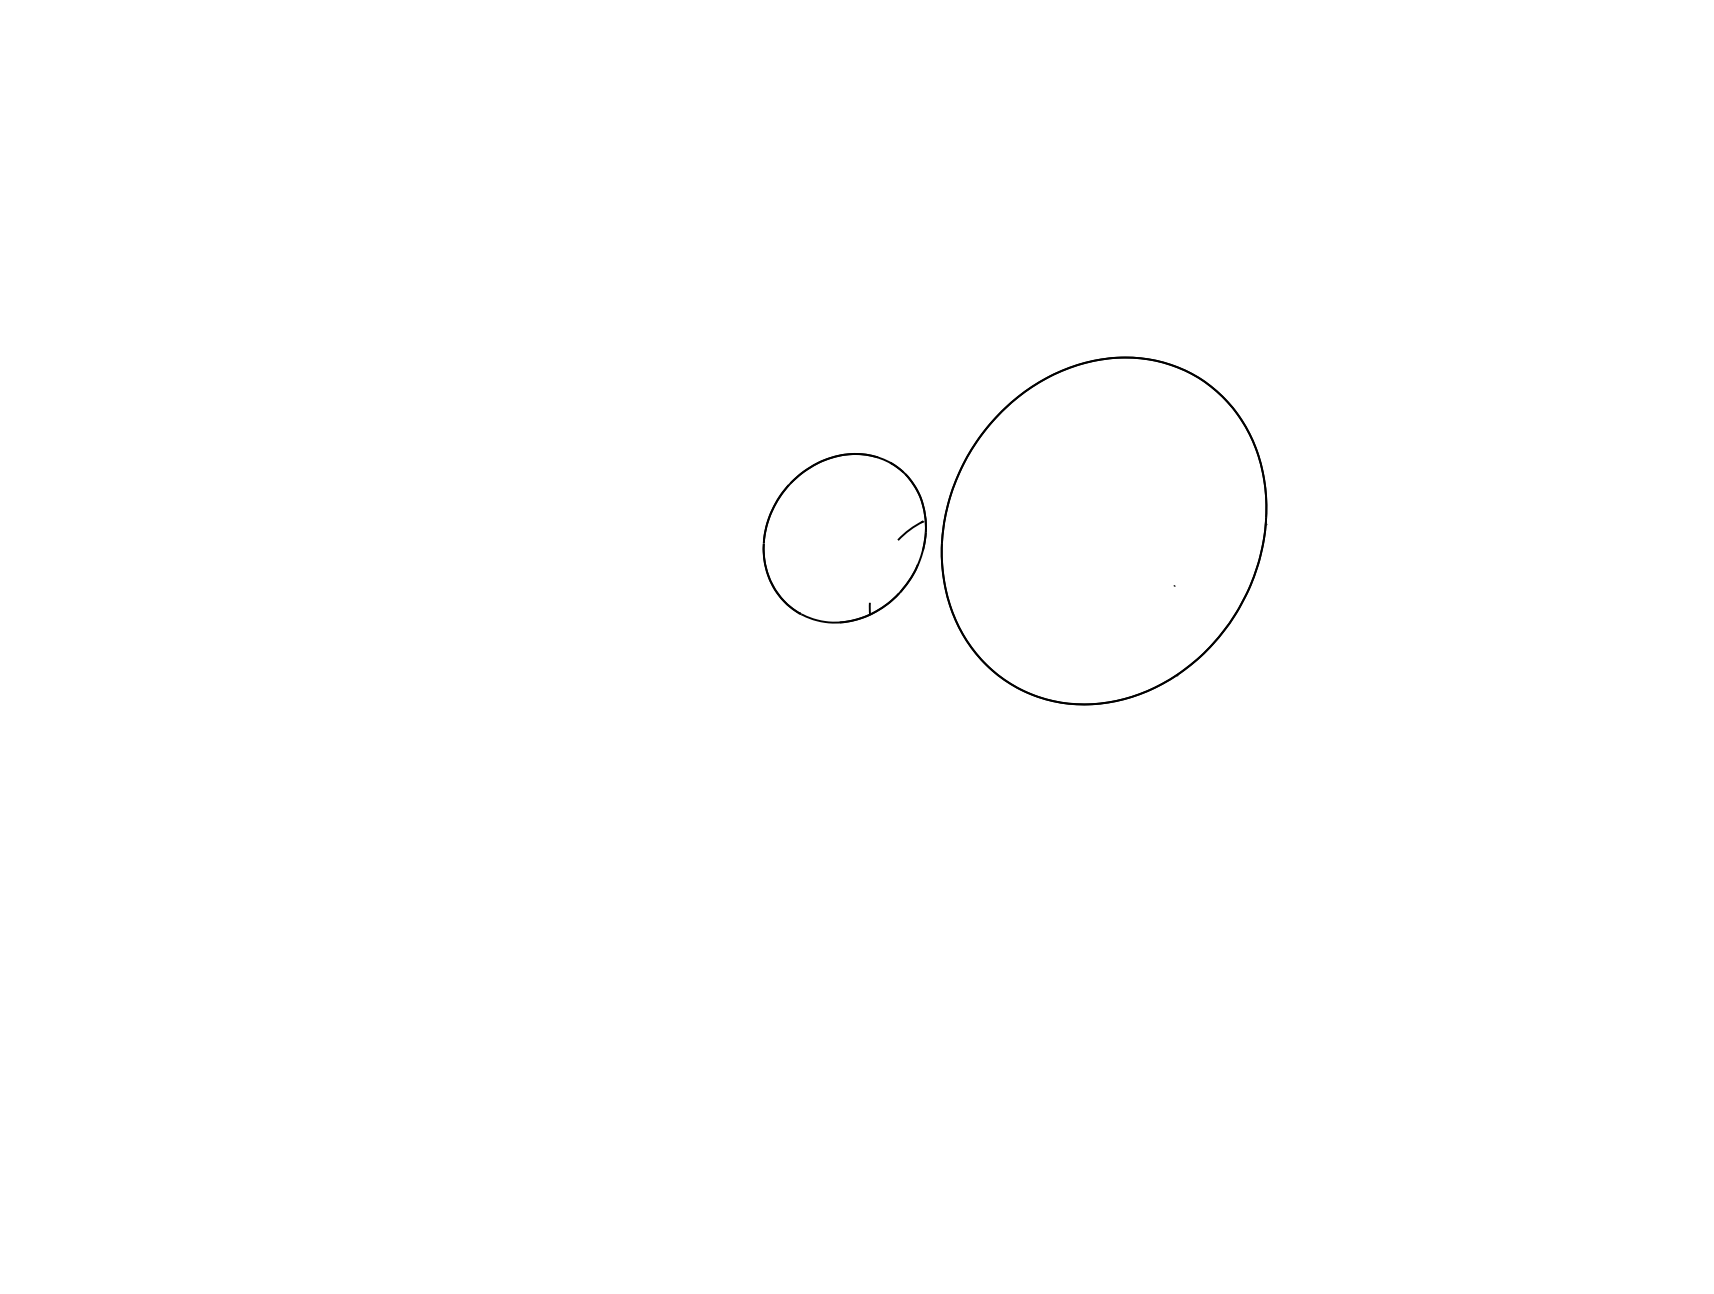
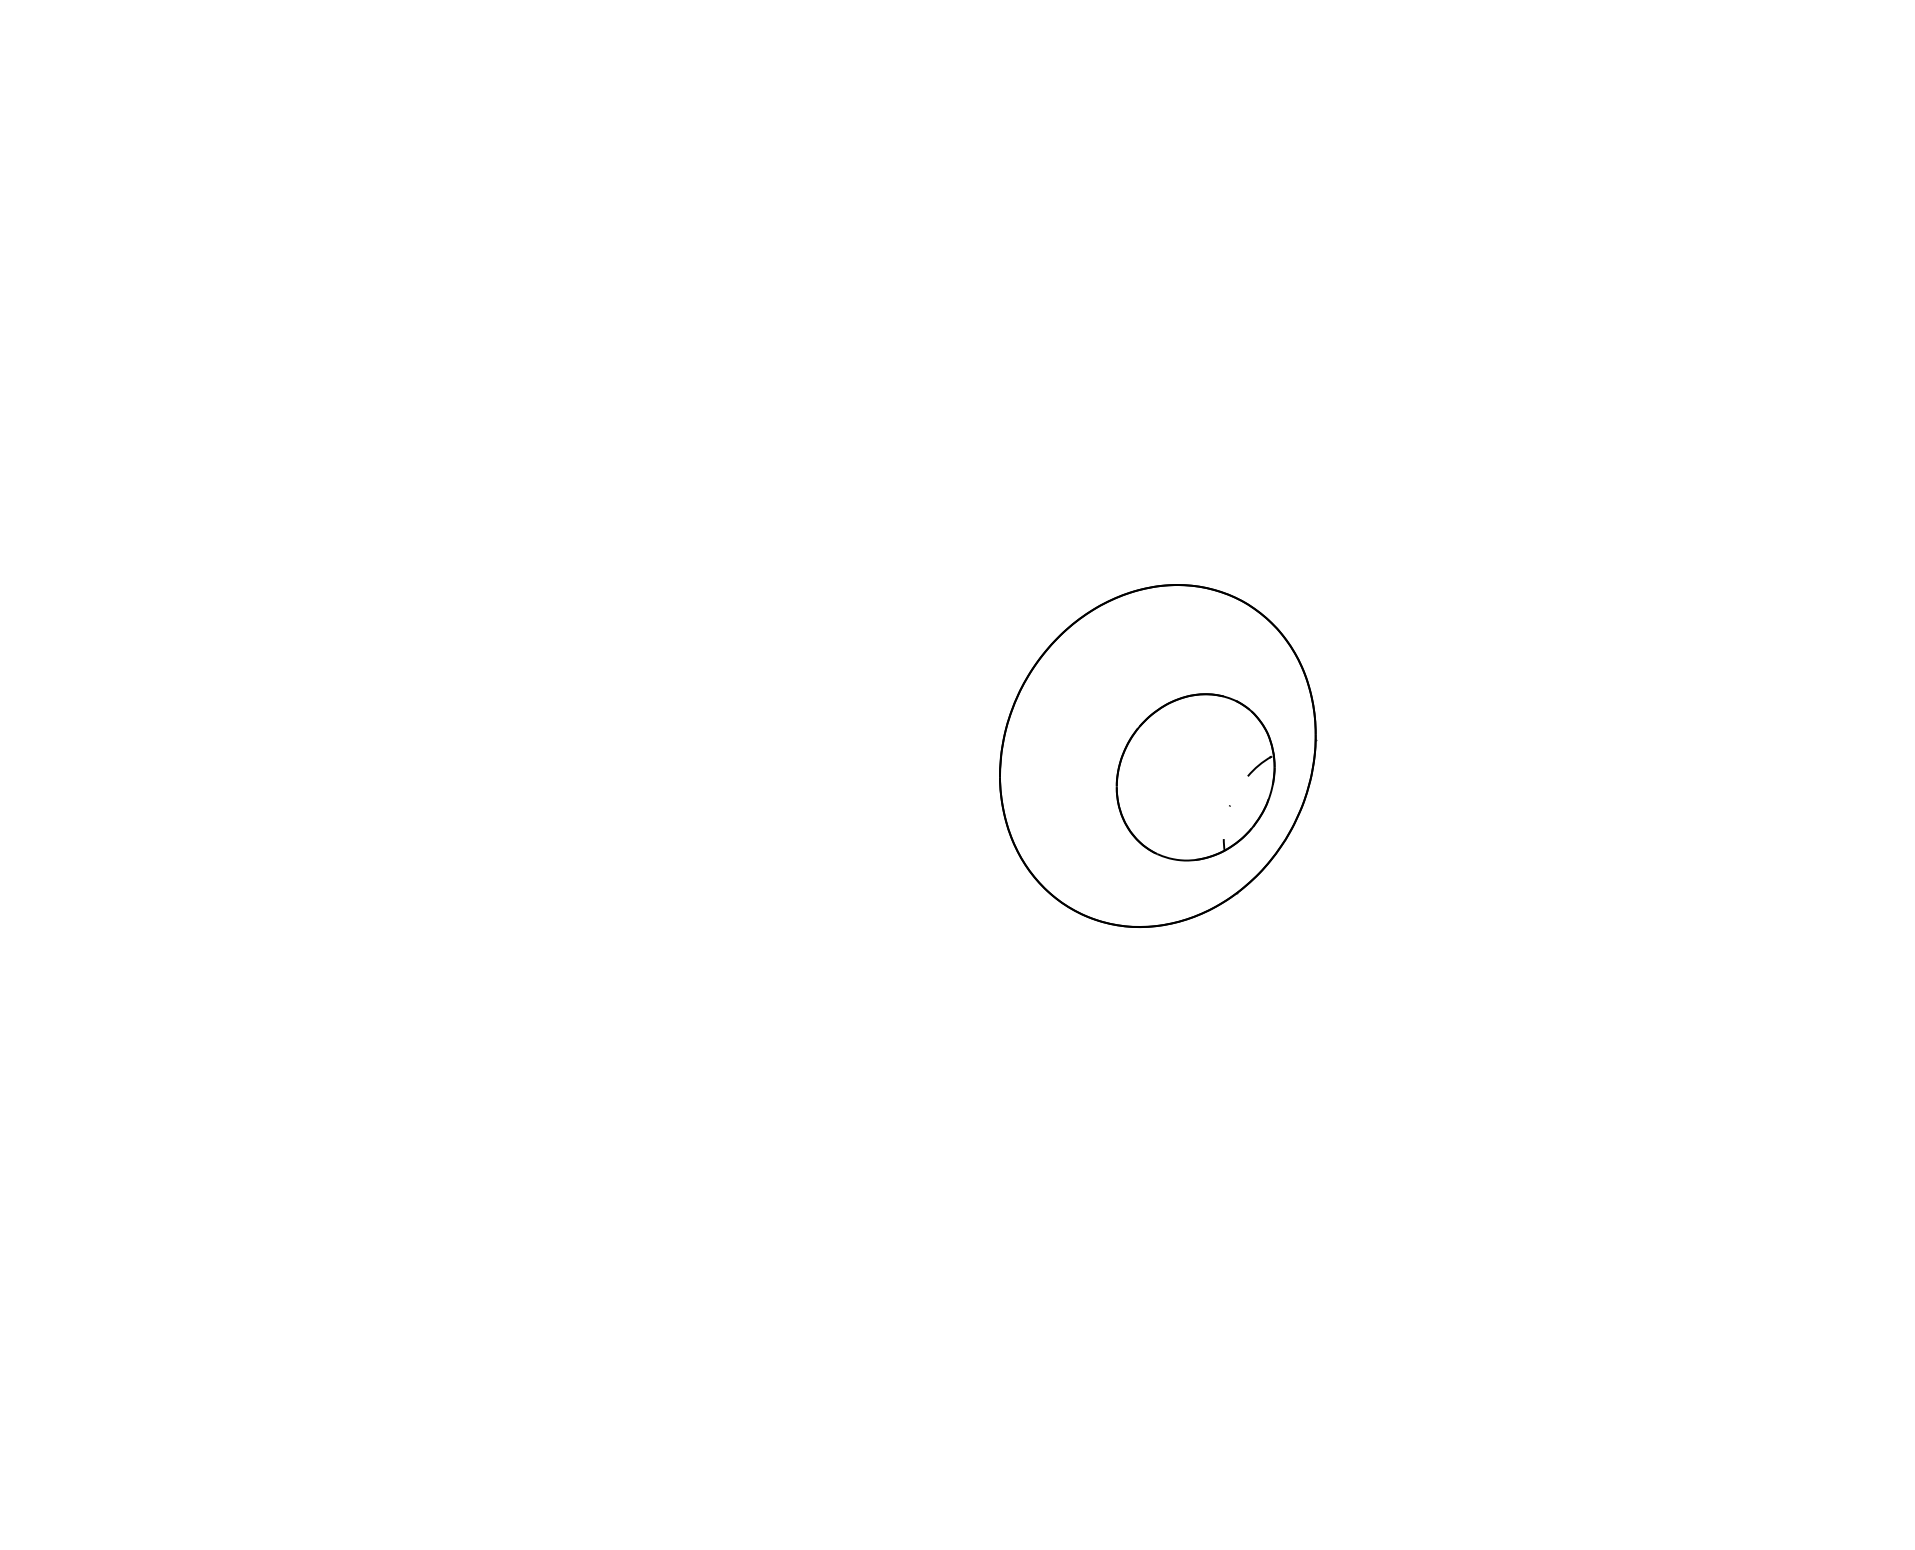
part: (844, 538) -> (1195, 777), moved

